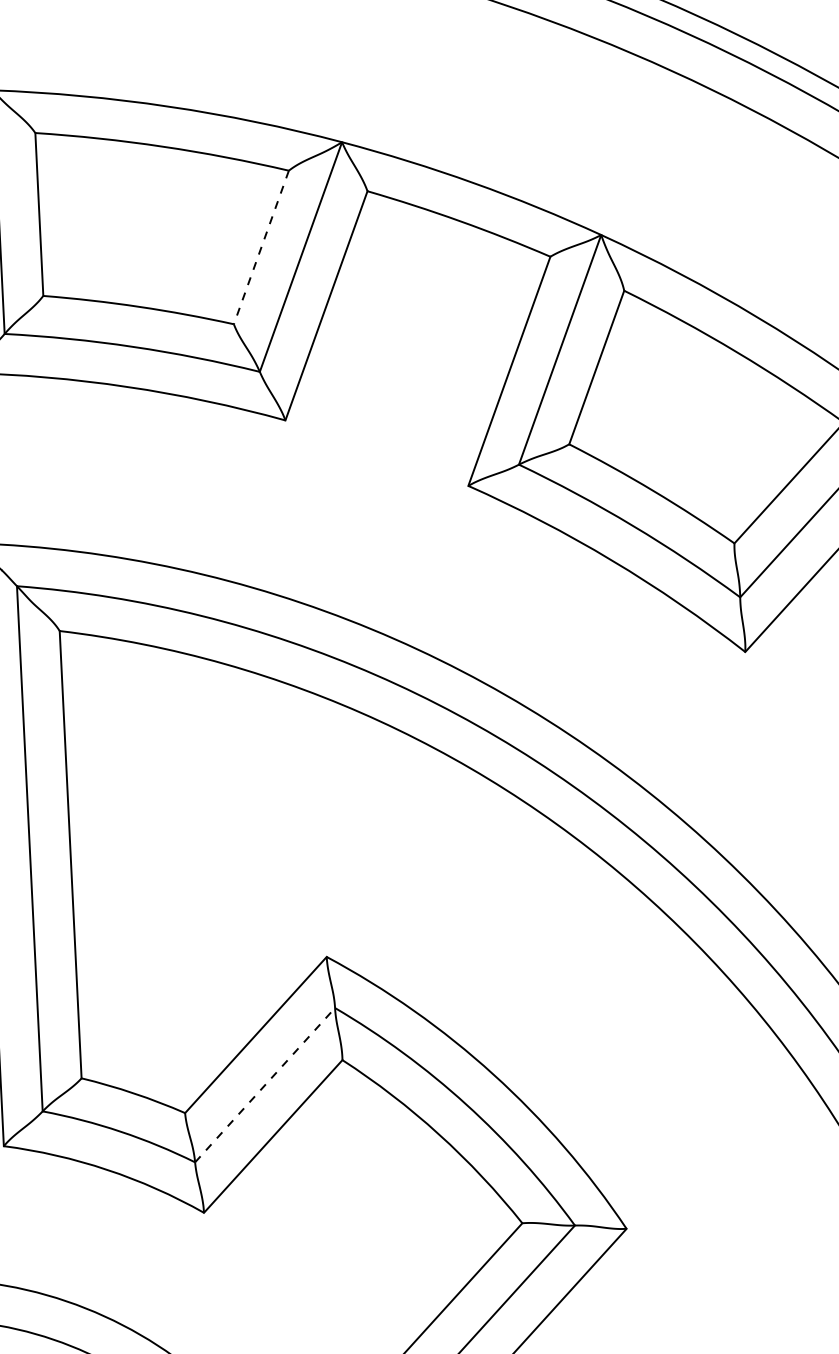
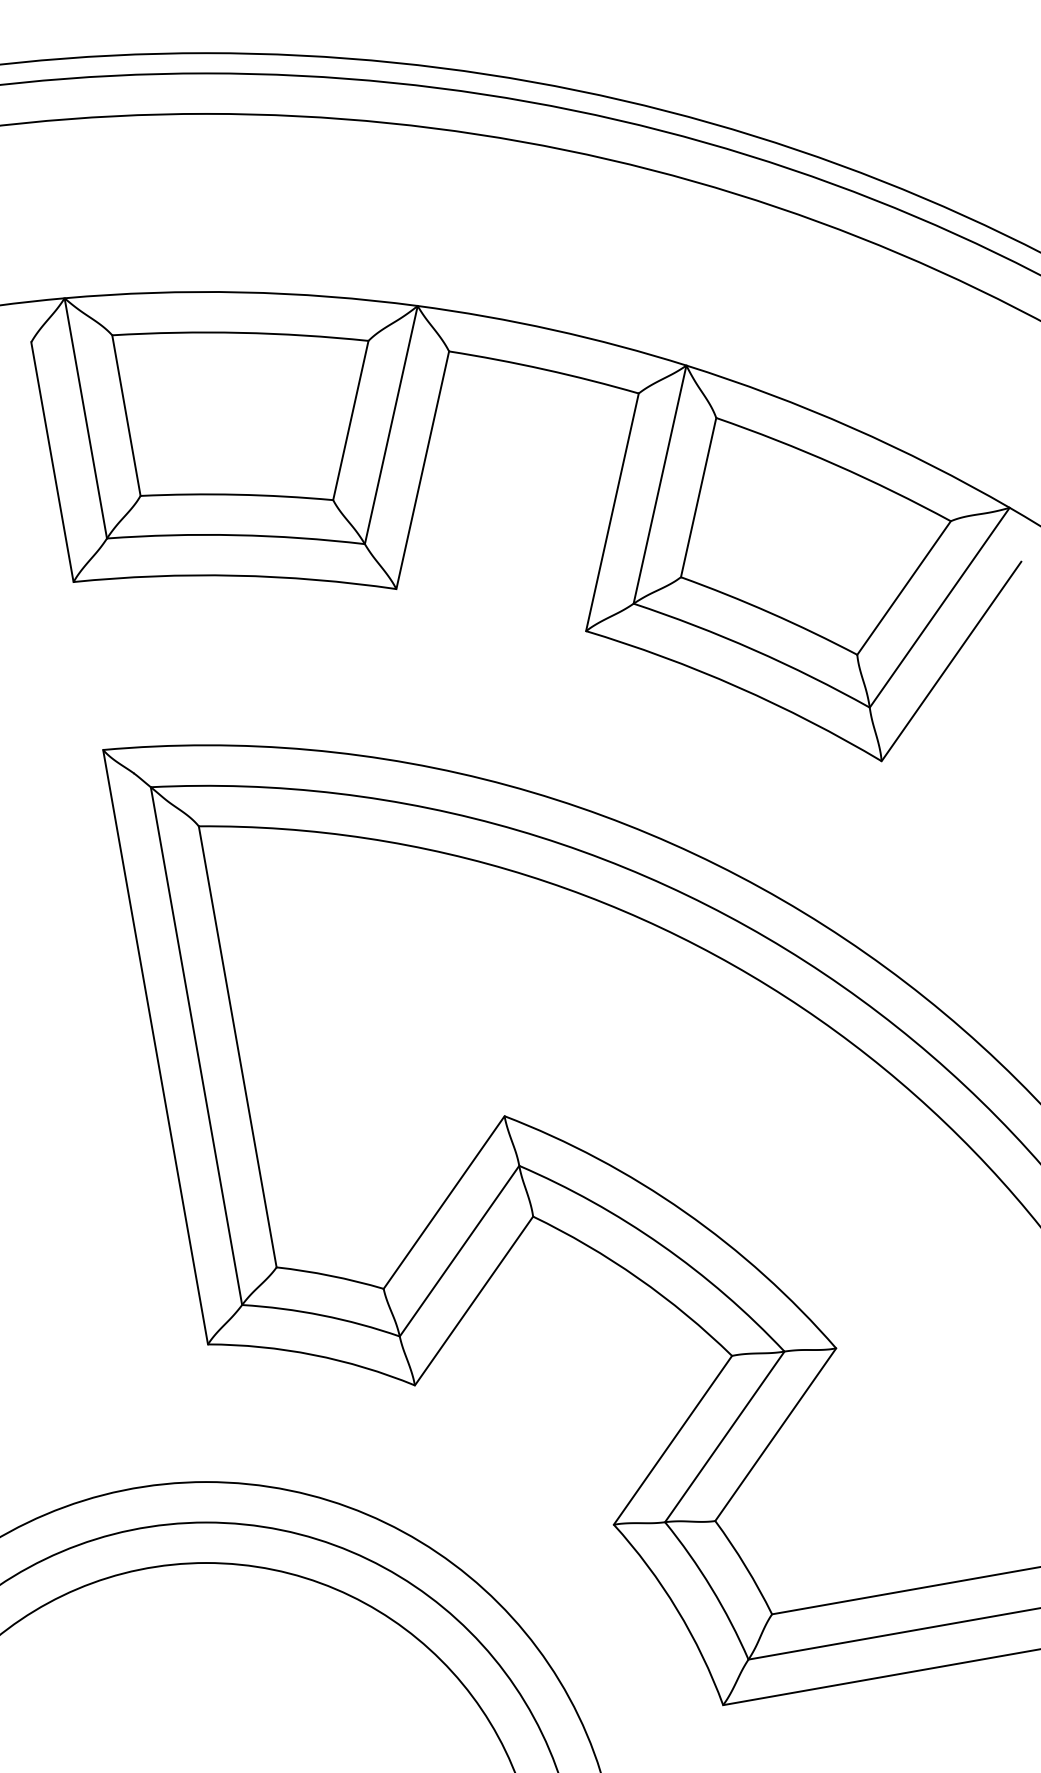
line: (261, 247) -> (350, 420), dashed -> solid
line: (265, 1084) -> (459, 1250), dashed -> solid

